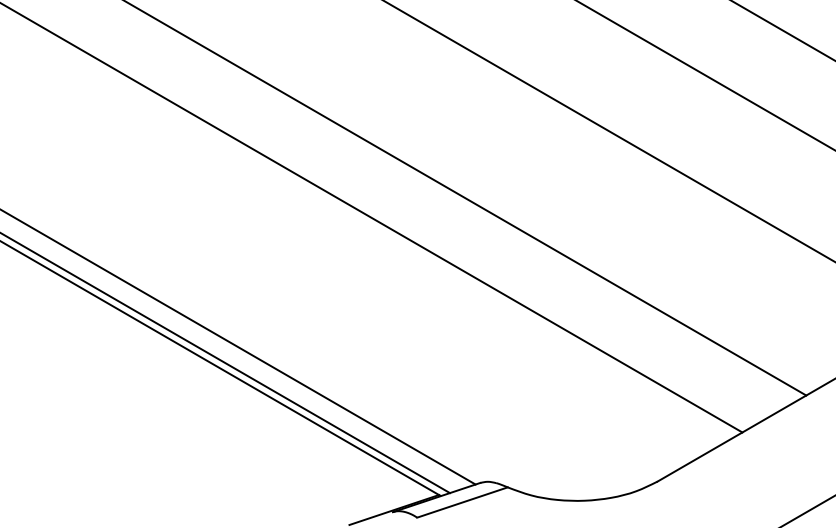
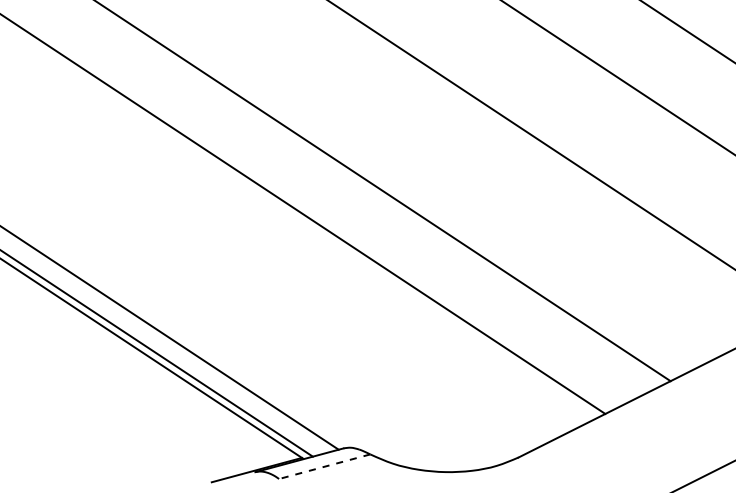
line: (462, 502) -> (324, 466), solid -> dashed

